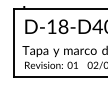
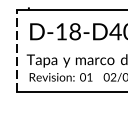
line: (13, 42) -> (16, 50), solid -> dashed

